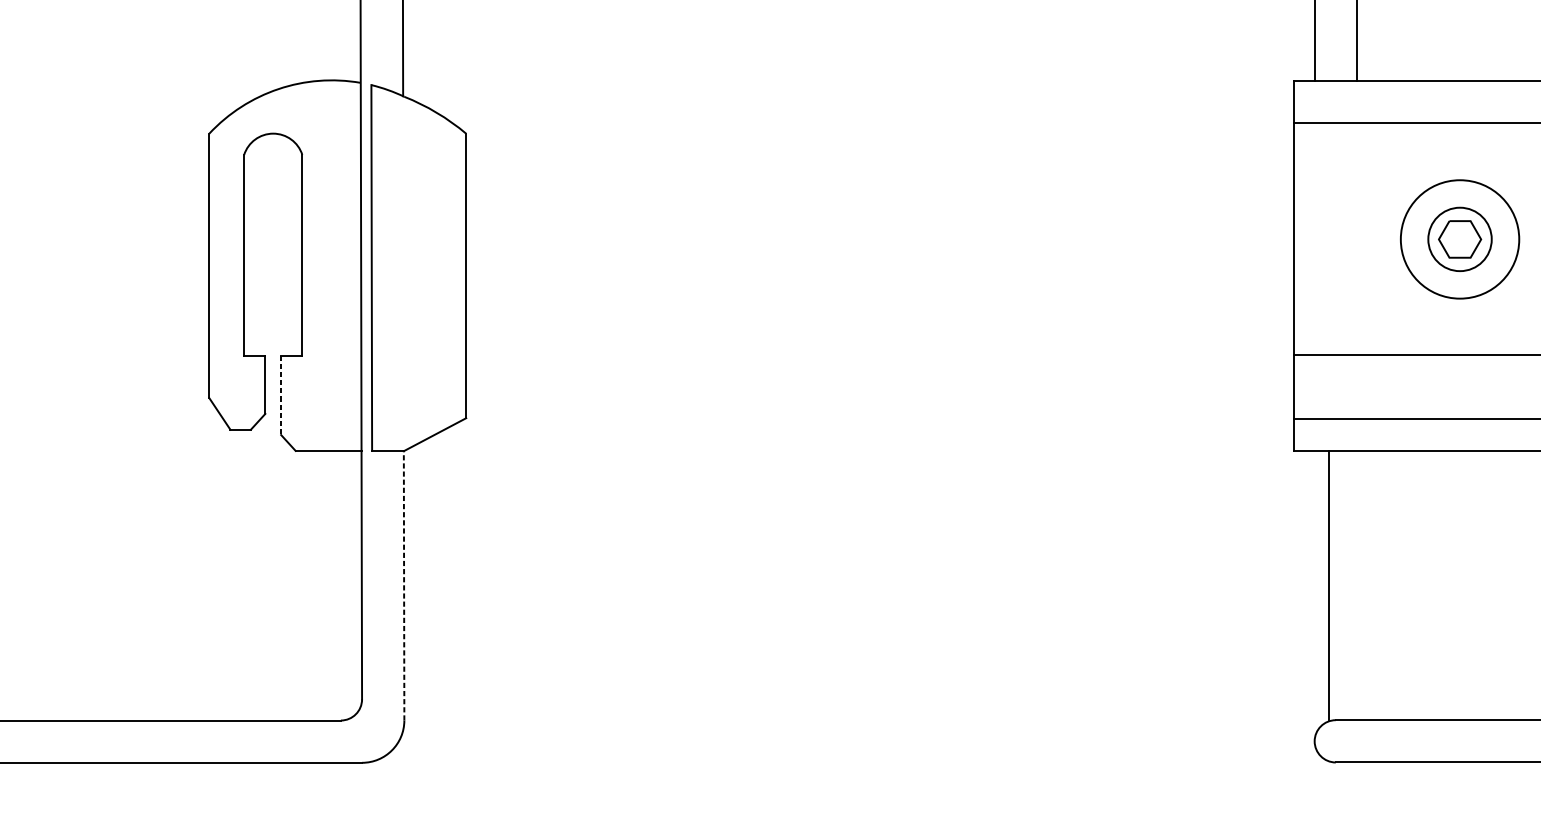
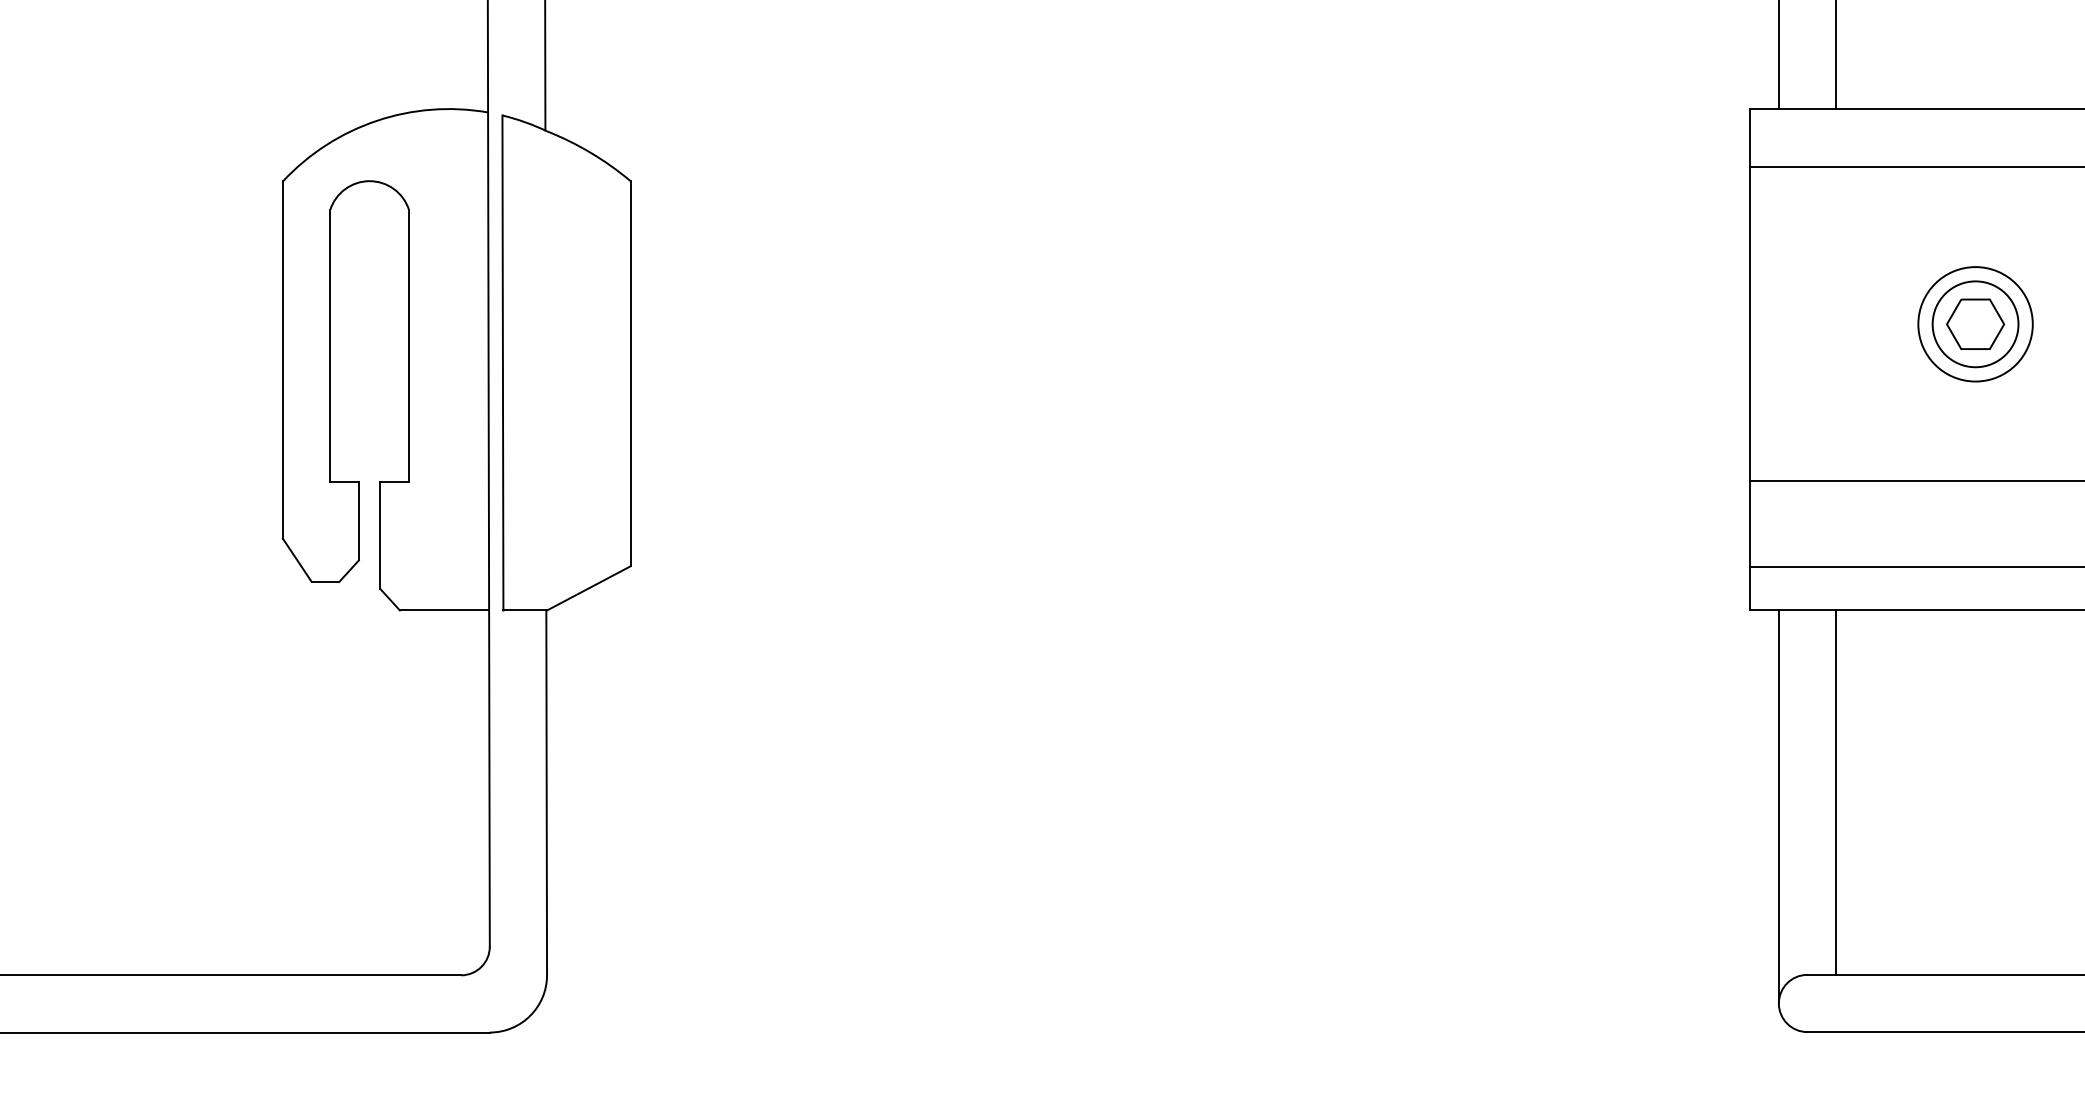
circle: (1459, 239) -> (1975, 324), size x0.71
line: (281, 395) -> (380, 535), dashed -> solid
line: (403, 585) -> (546, 792), dashed -> solid
line: (1329, 585) -> (1836, 792), moved
line: (1314, 595) -> (1778, 806), added

